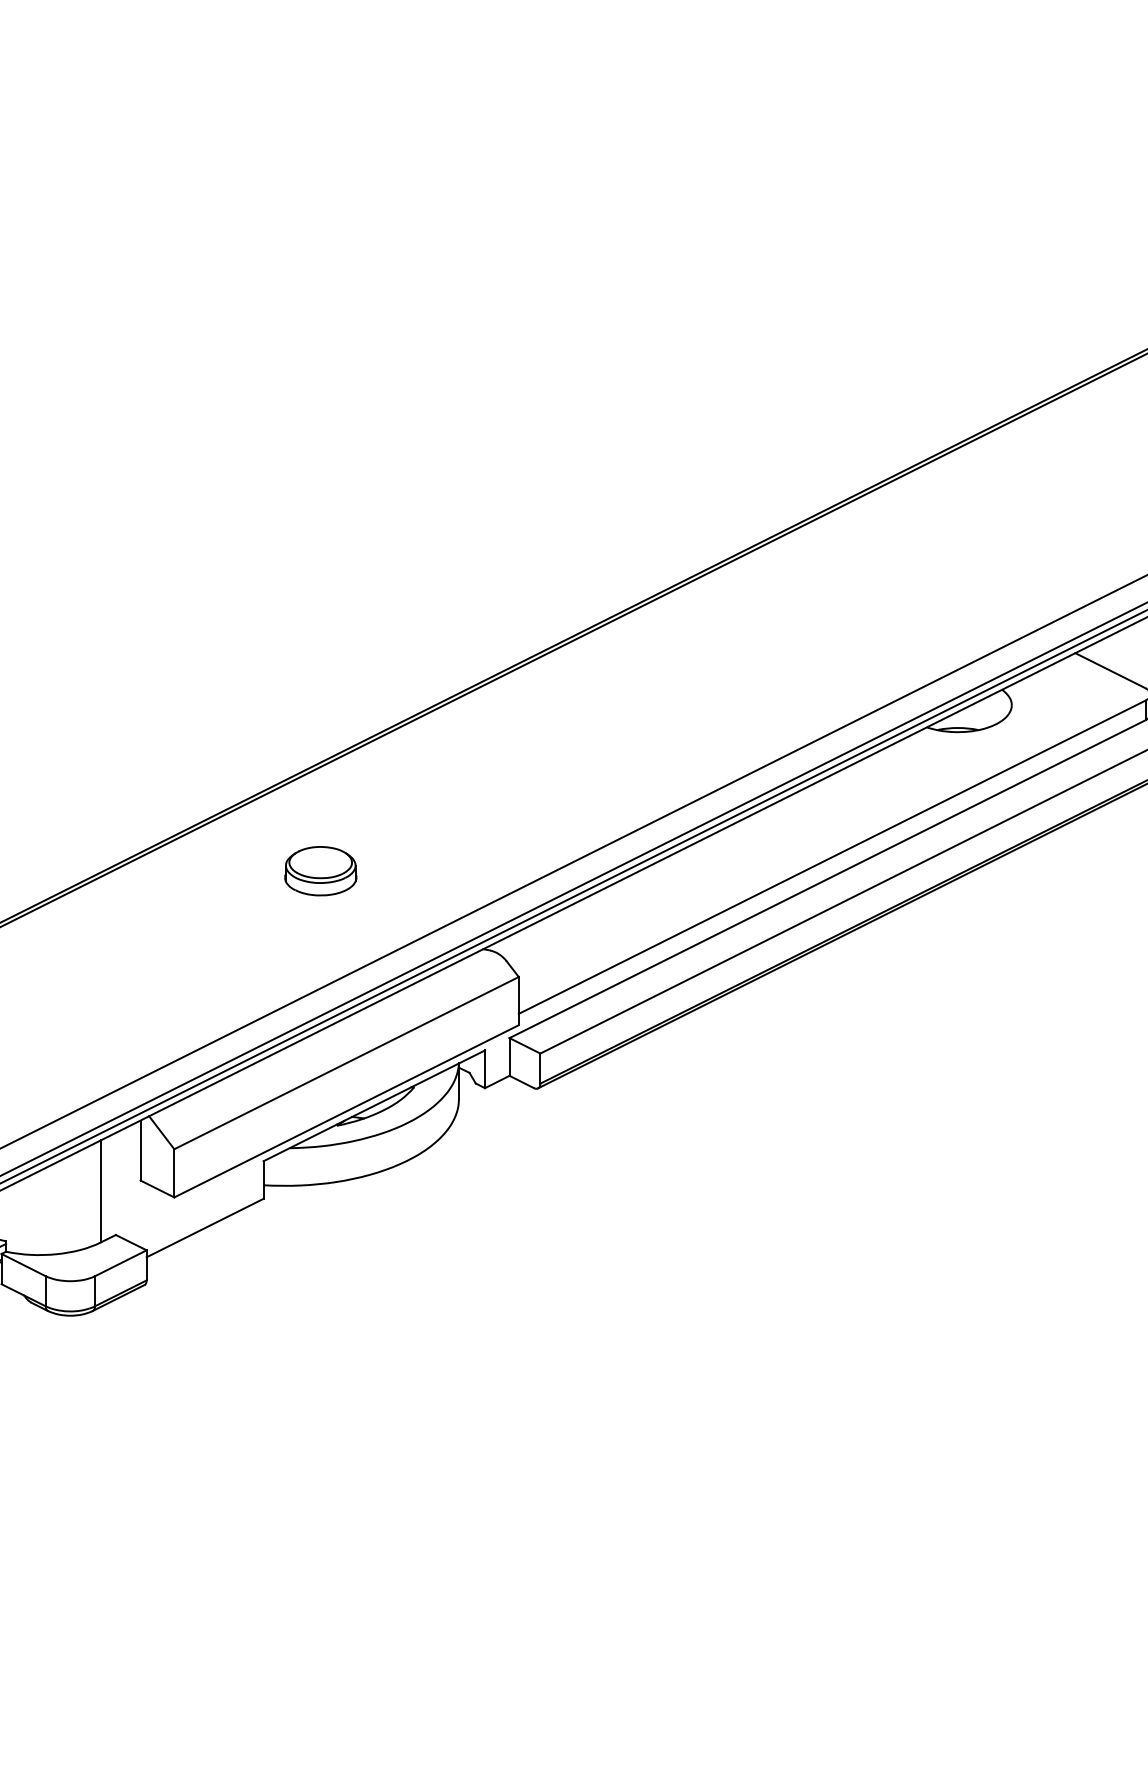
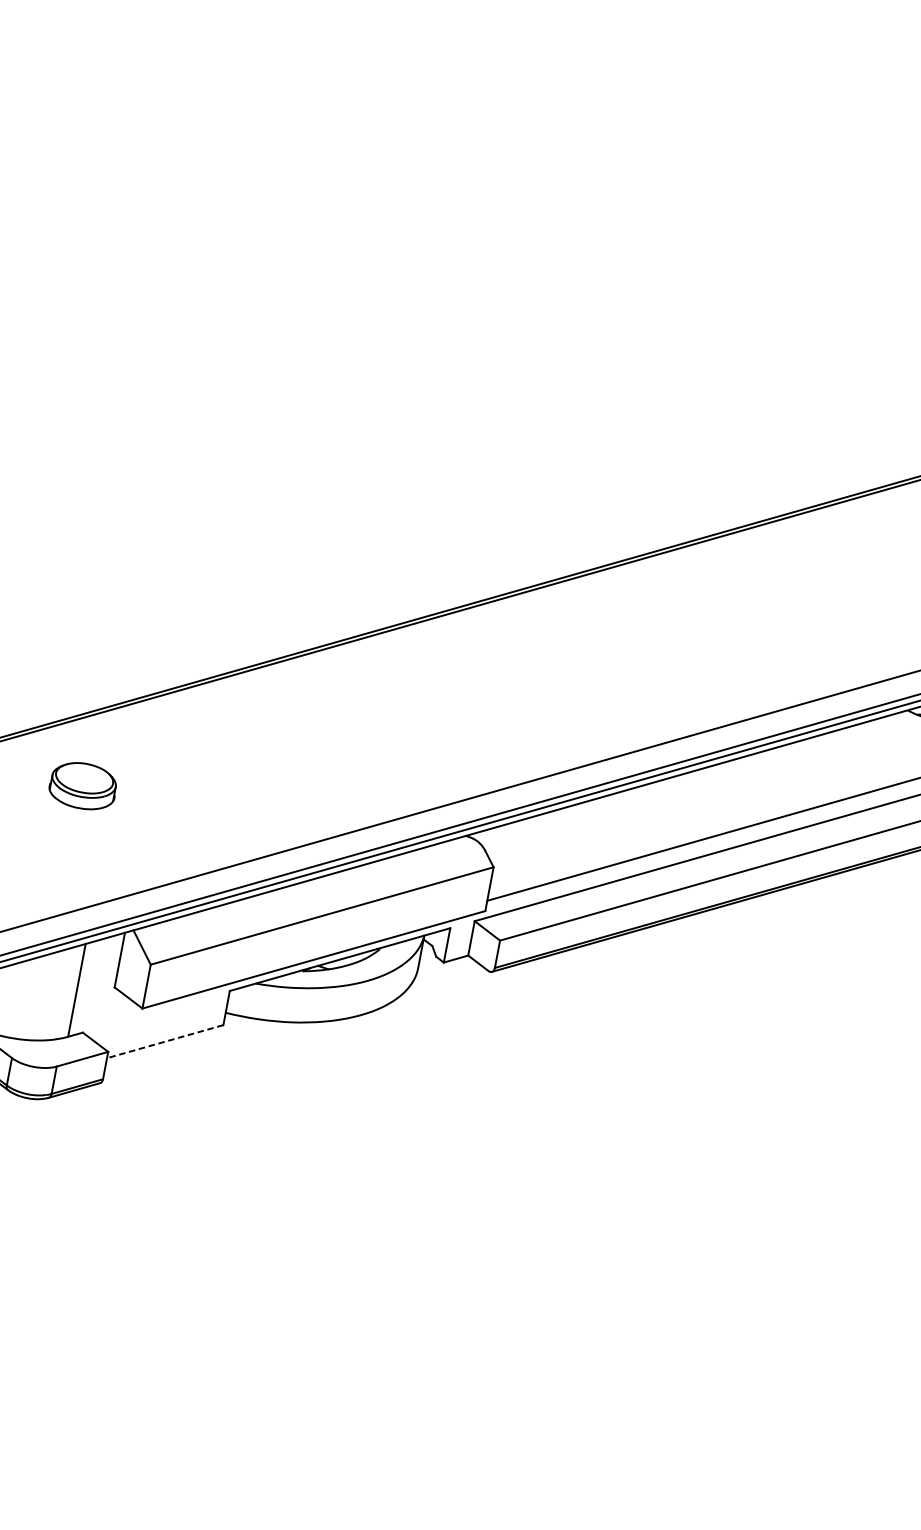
part: (320, 871) -> (82, 786), moved
line: (204, 1228) -> (164, 1041), solid -> dashed

